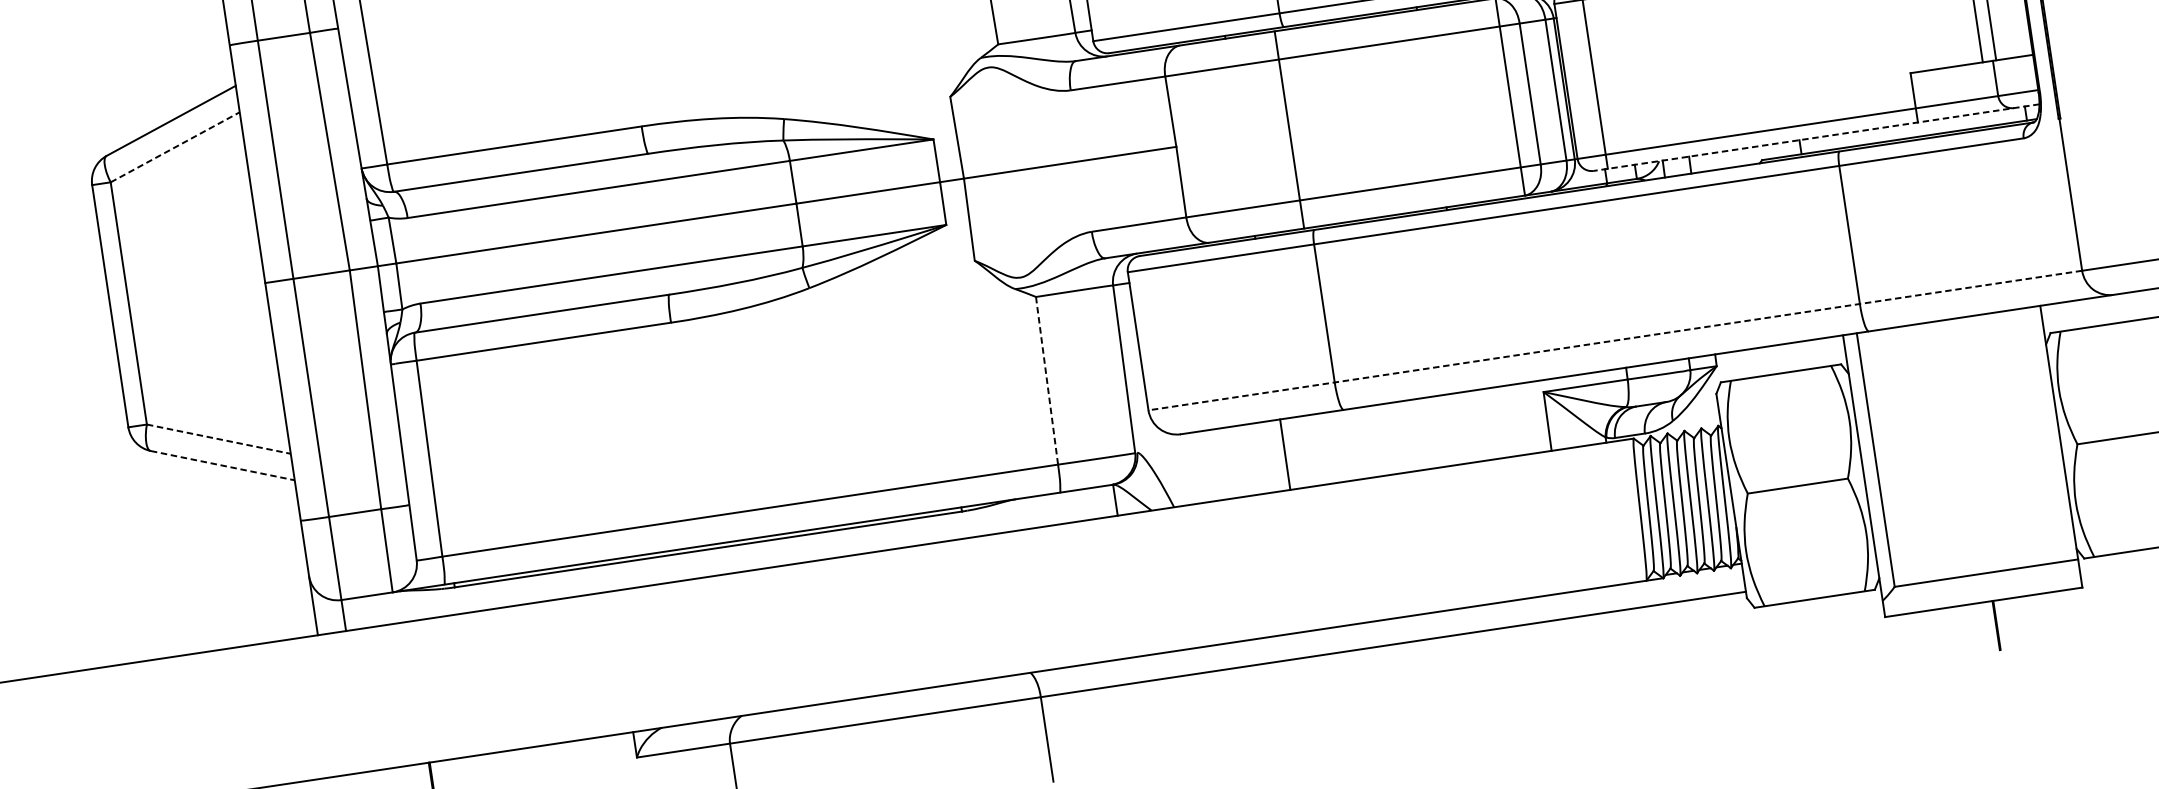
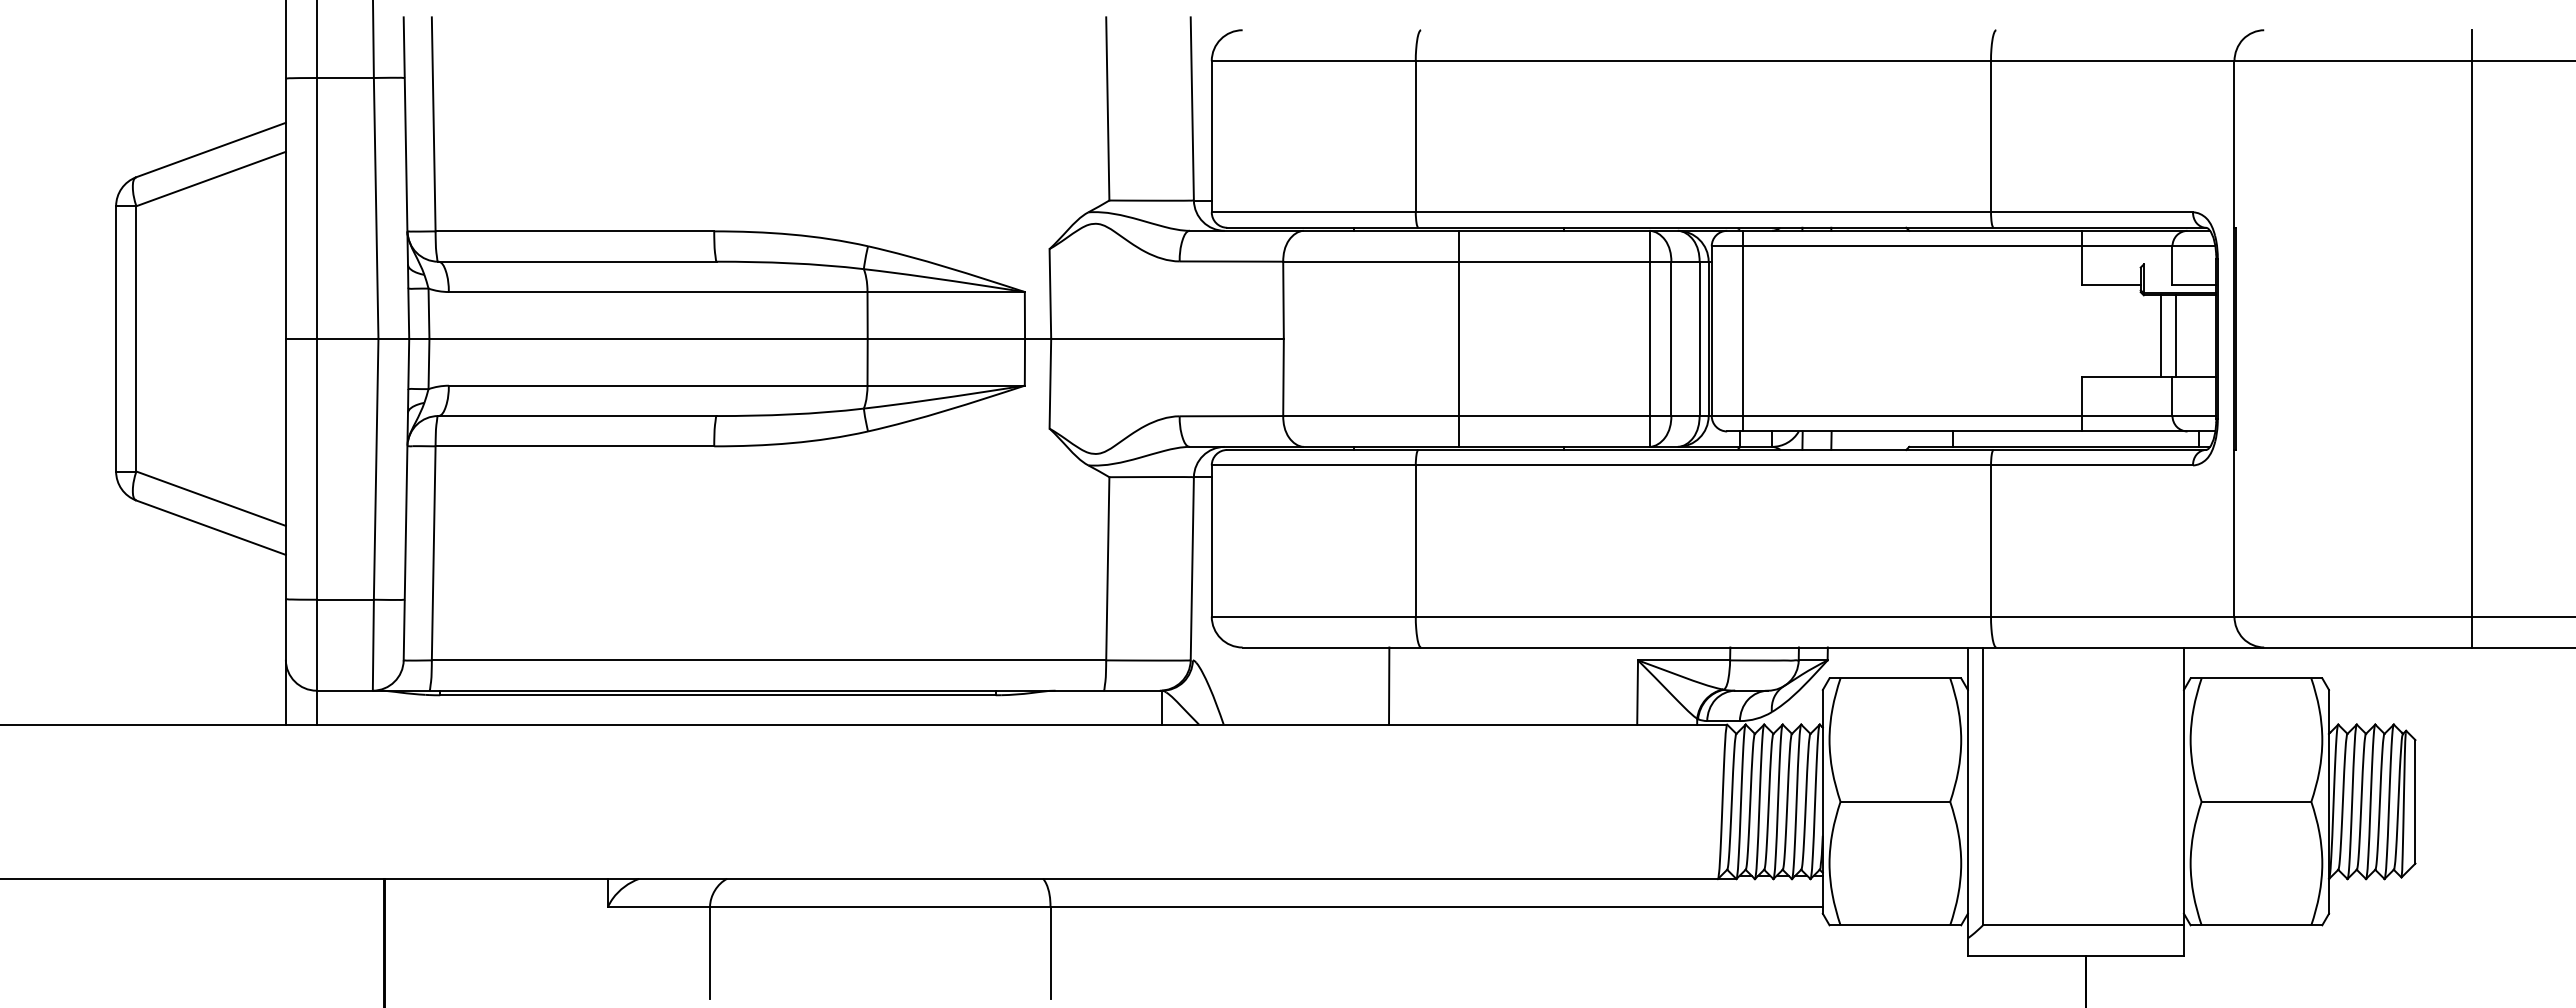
line: (1289, 129) -> (1458, 338), moved
line: (1815, 137) -> (1970, 431), dashed -> solid
line: (175, 147) -> (211, 179), dashed -> solid
line: (1614, 340) -> (1722, 616), dashed -> solid
line: (1046, 380) -> (1107, 568), dashed -> solid
line: (219, 438) -> (211, 498), dashed -> solid
line: (1285, 454) -> (1389, 685), moved
line: (223, 465) -> (211, 527), dashed -> solid

